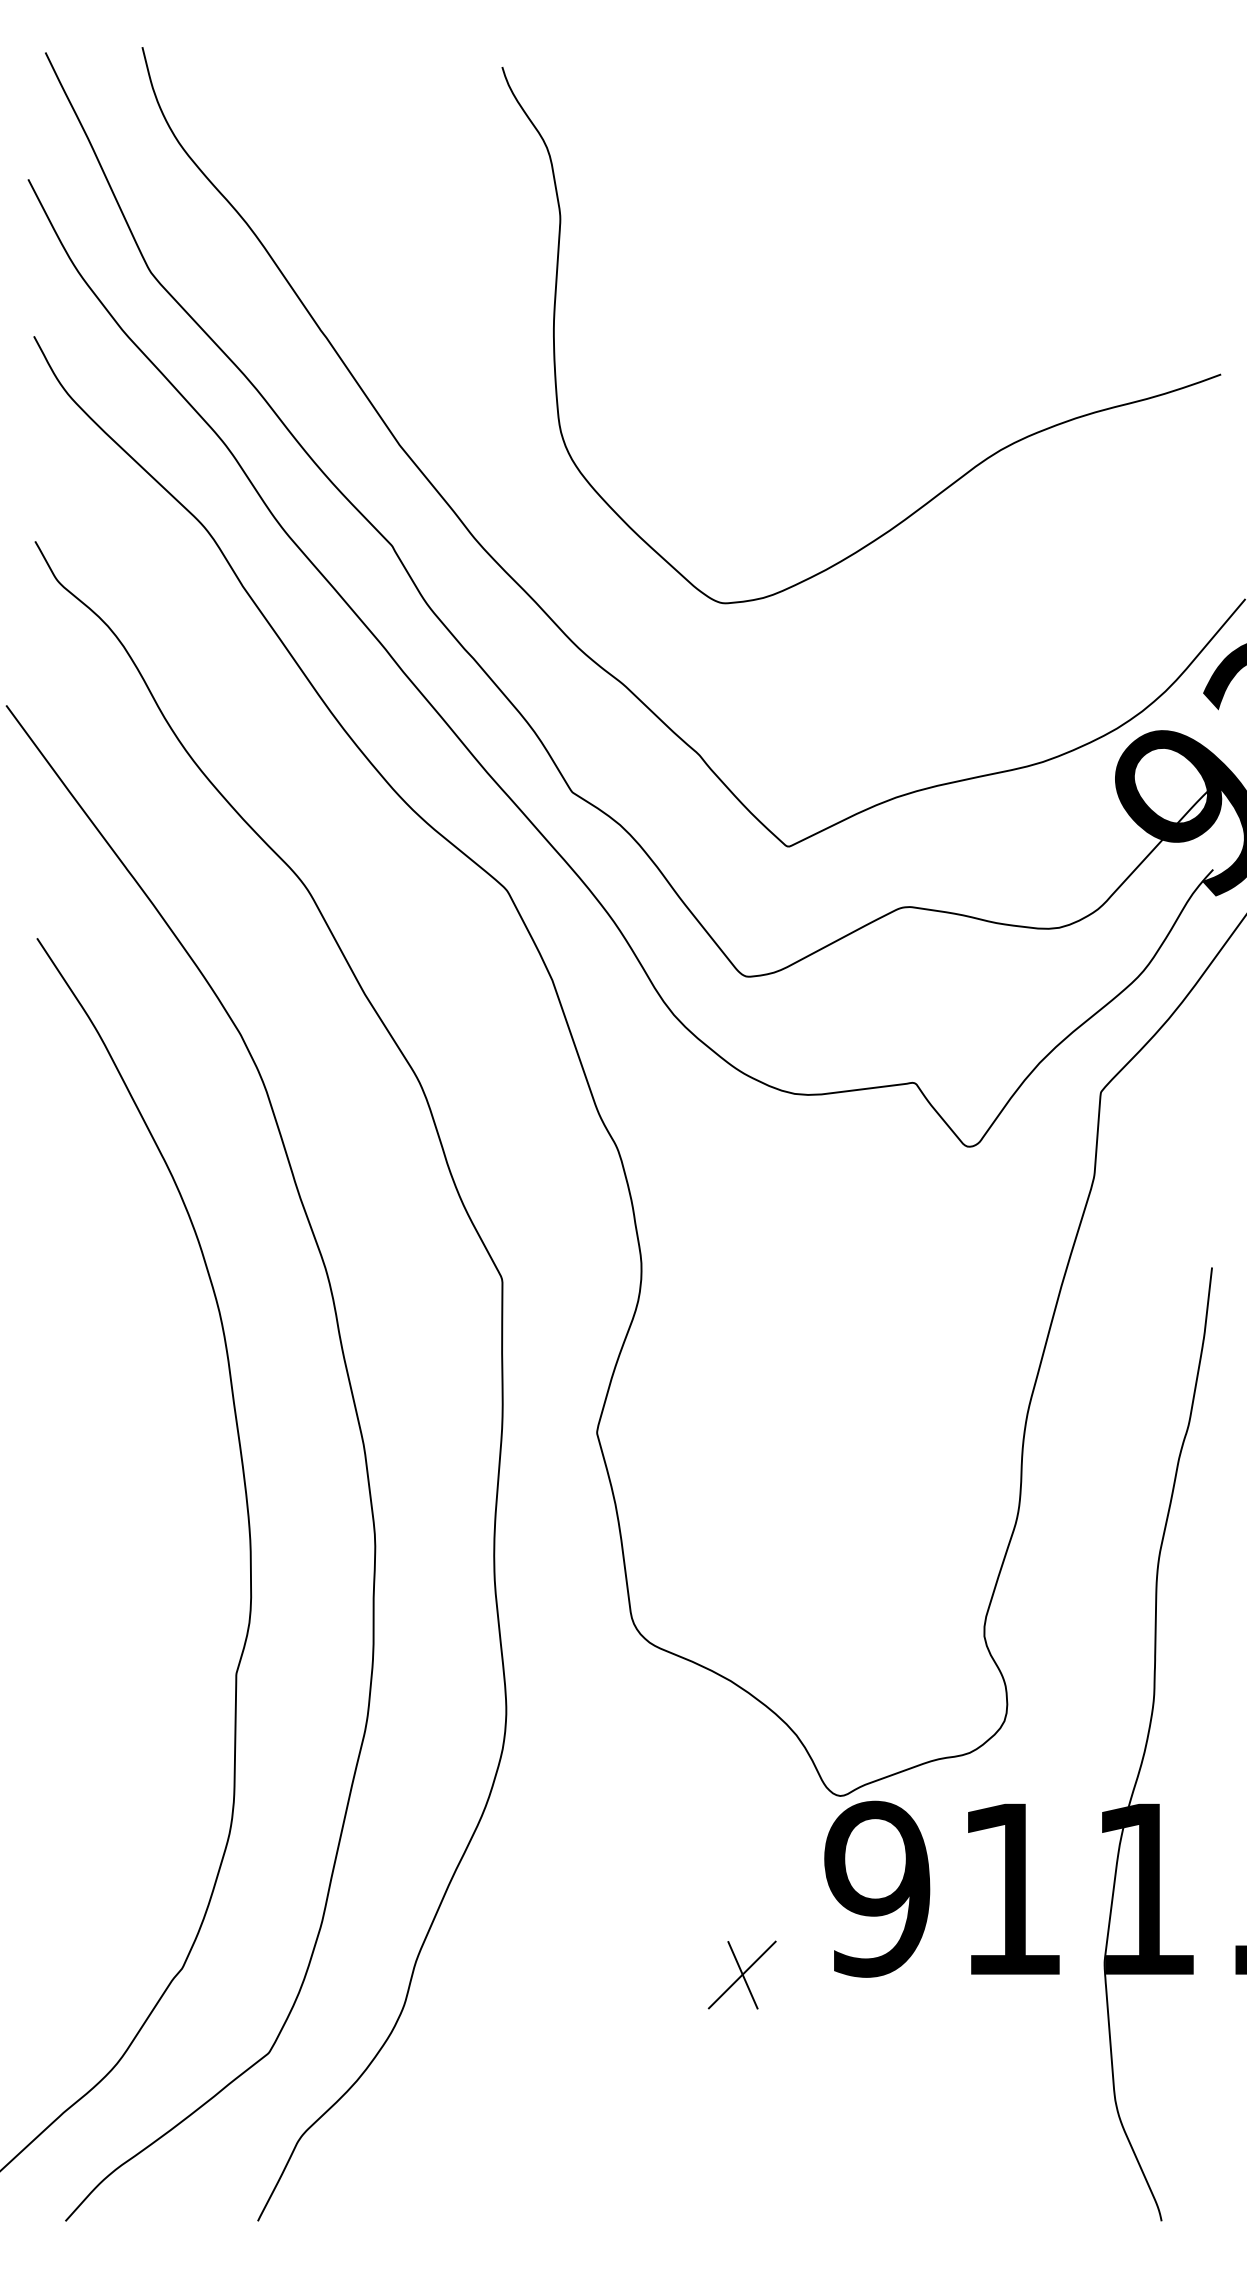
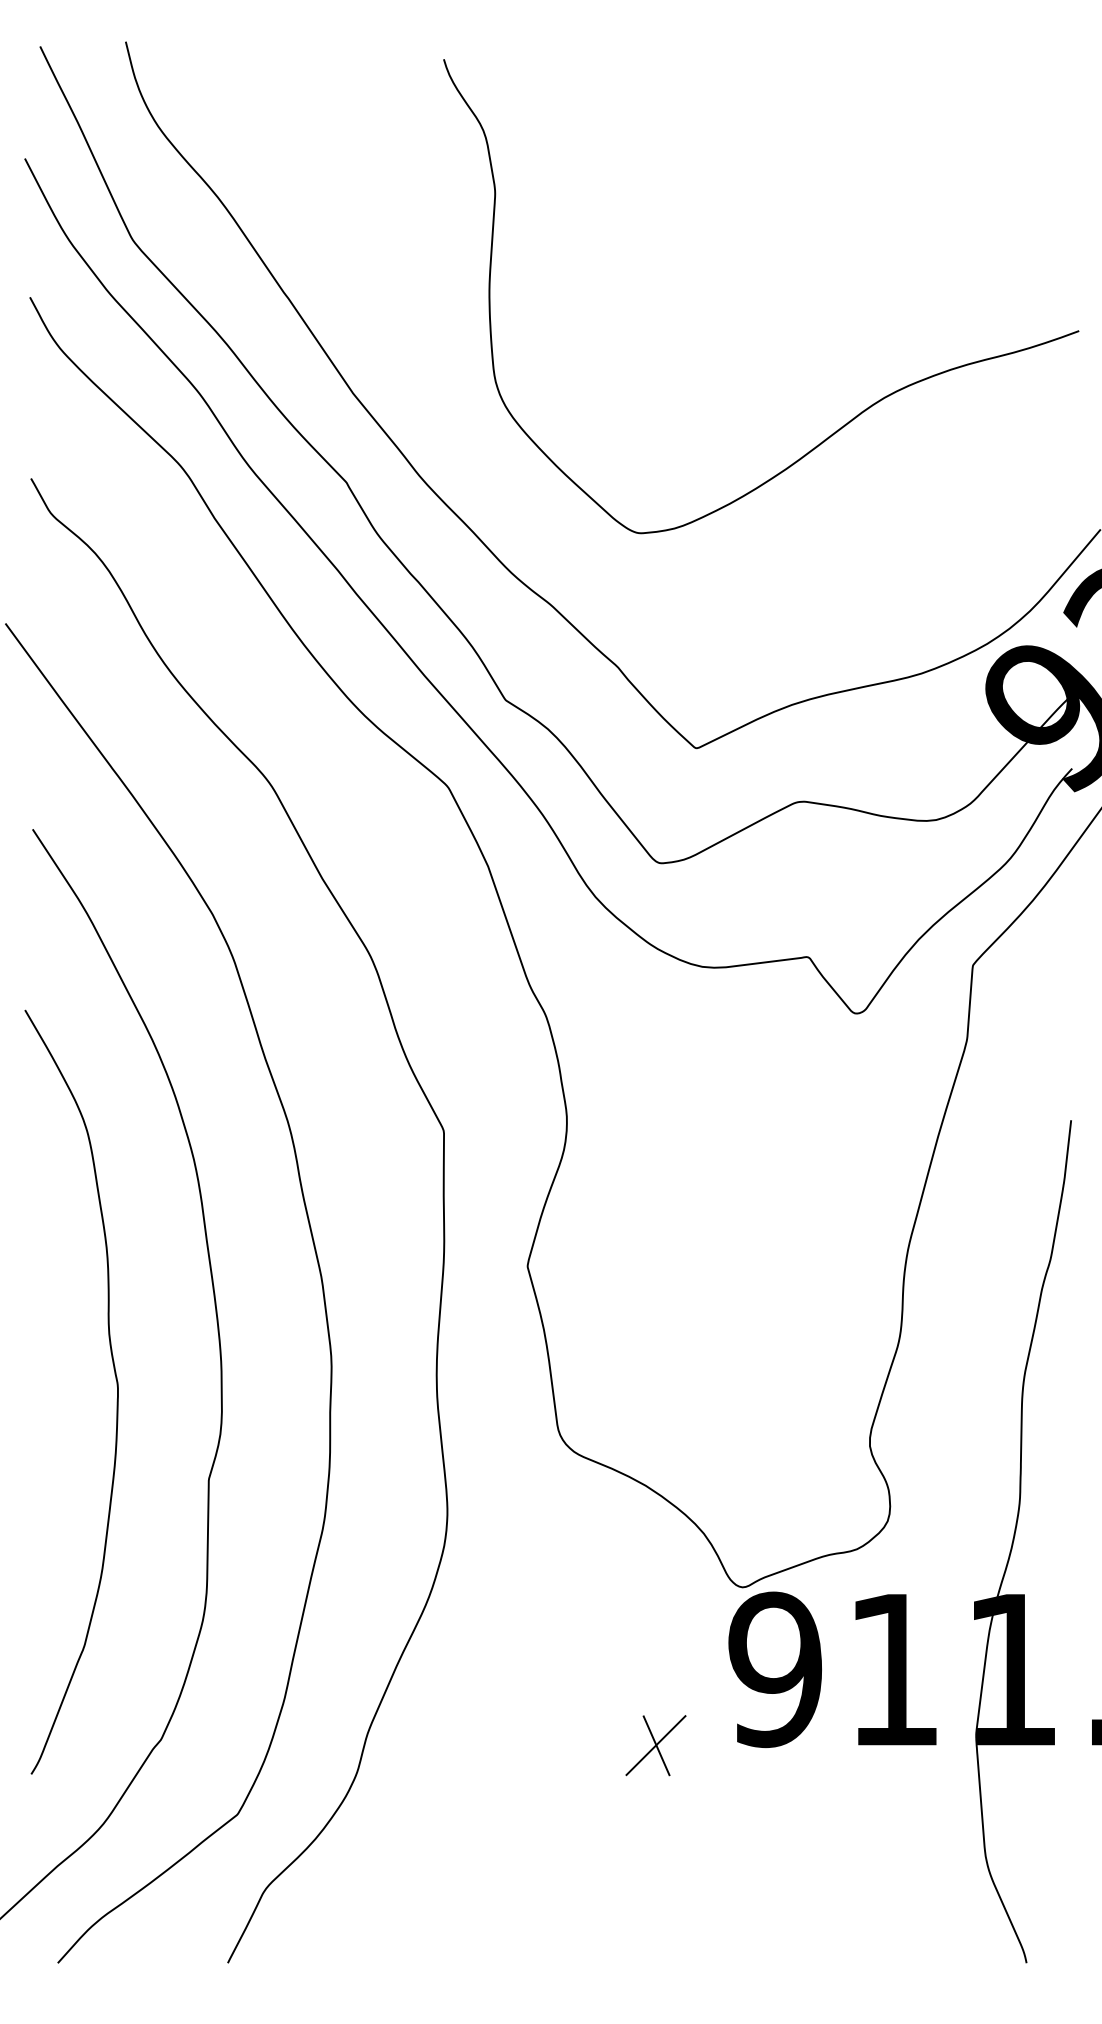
curve: (132, 1574) -> (117, 1391), added

